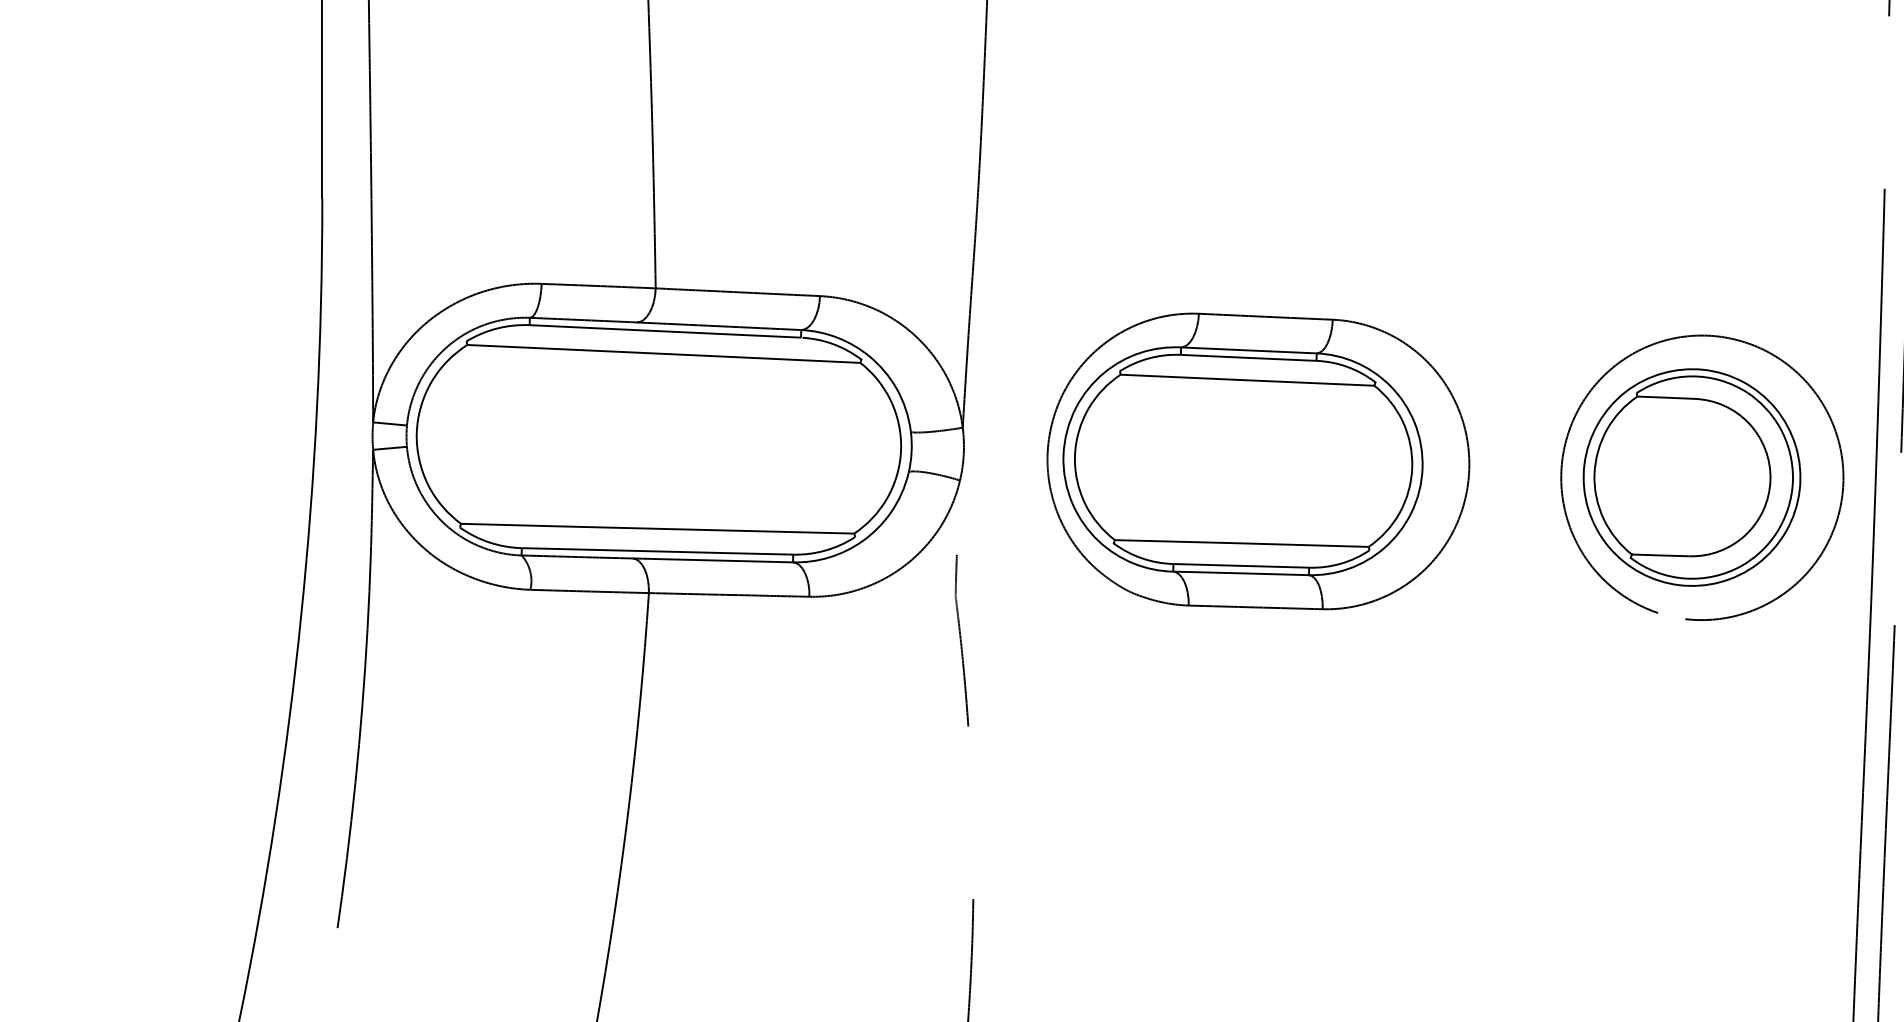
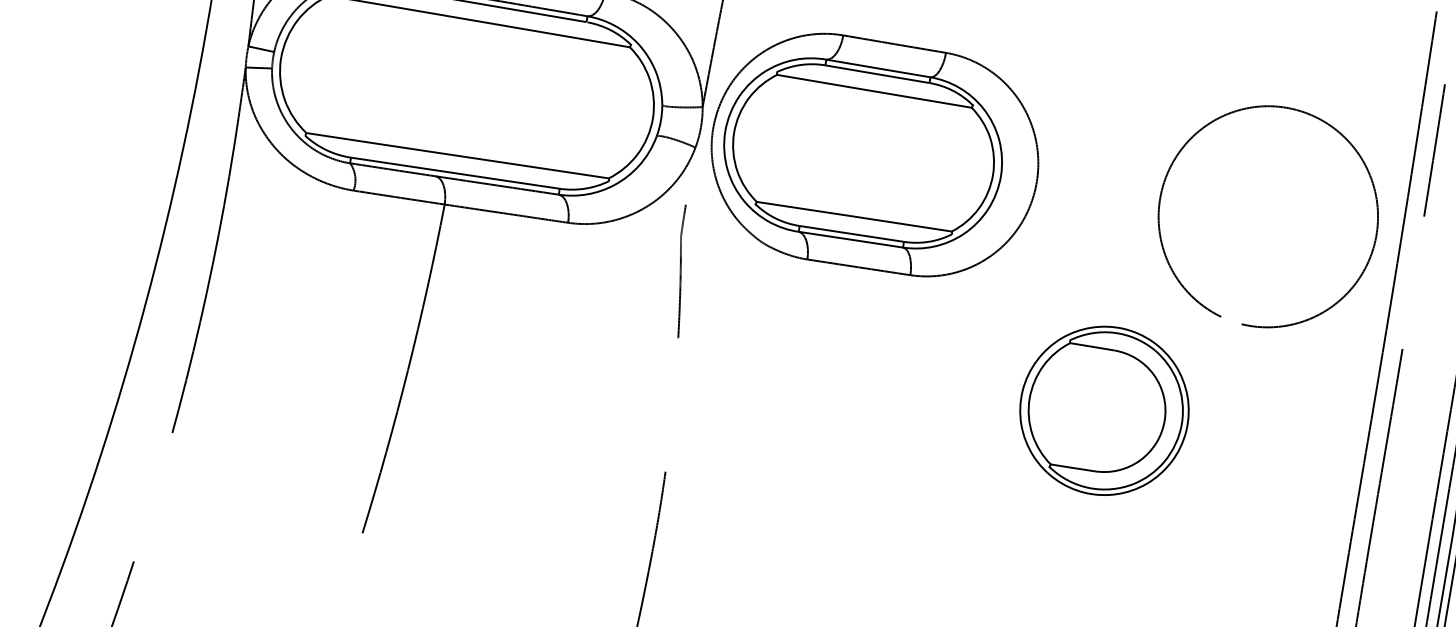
part: (1258, 461) -> (875, 155), moved
part: (1691, 477) -> (1104, 410), moved

